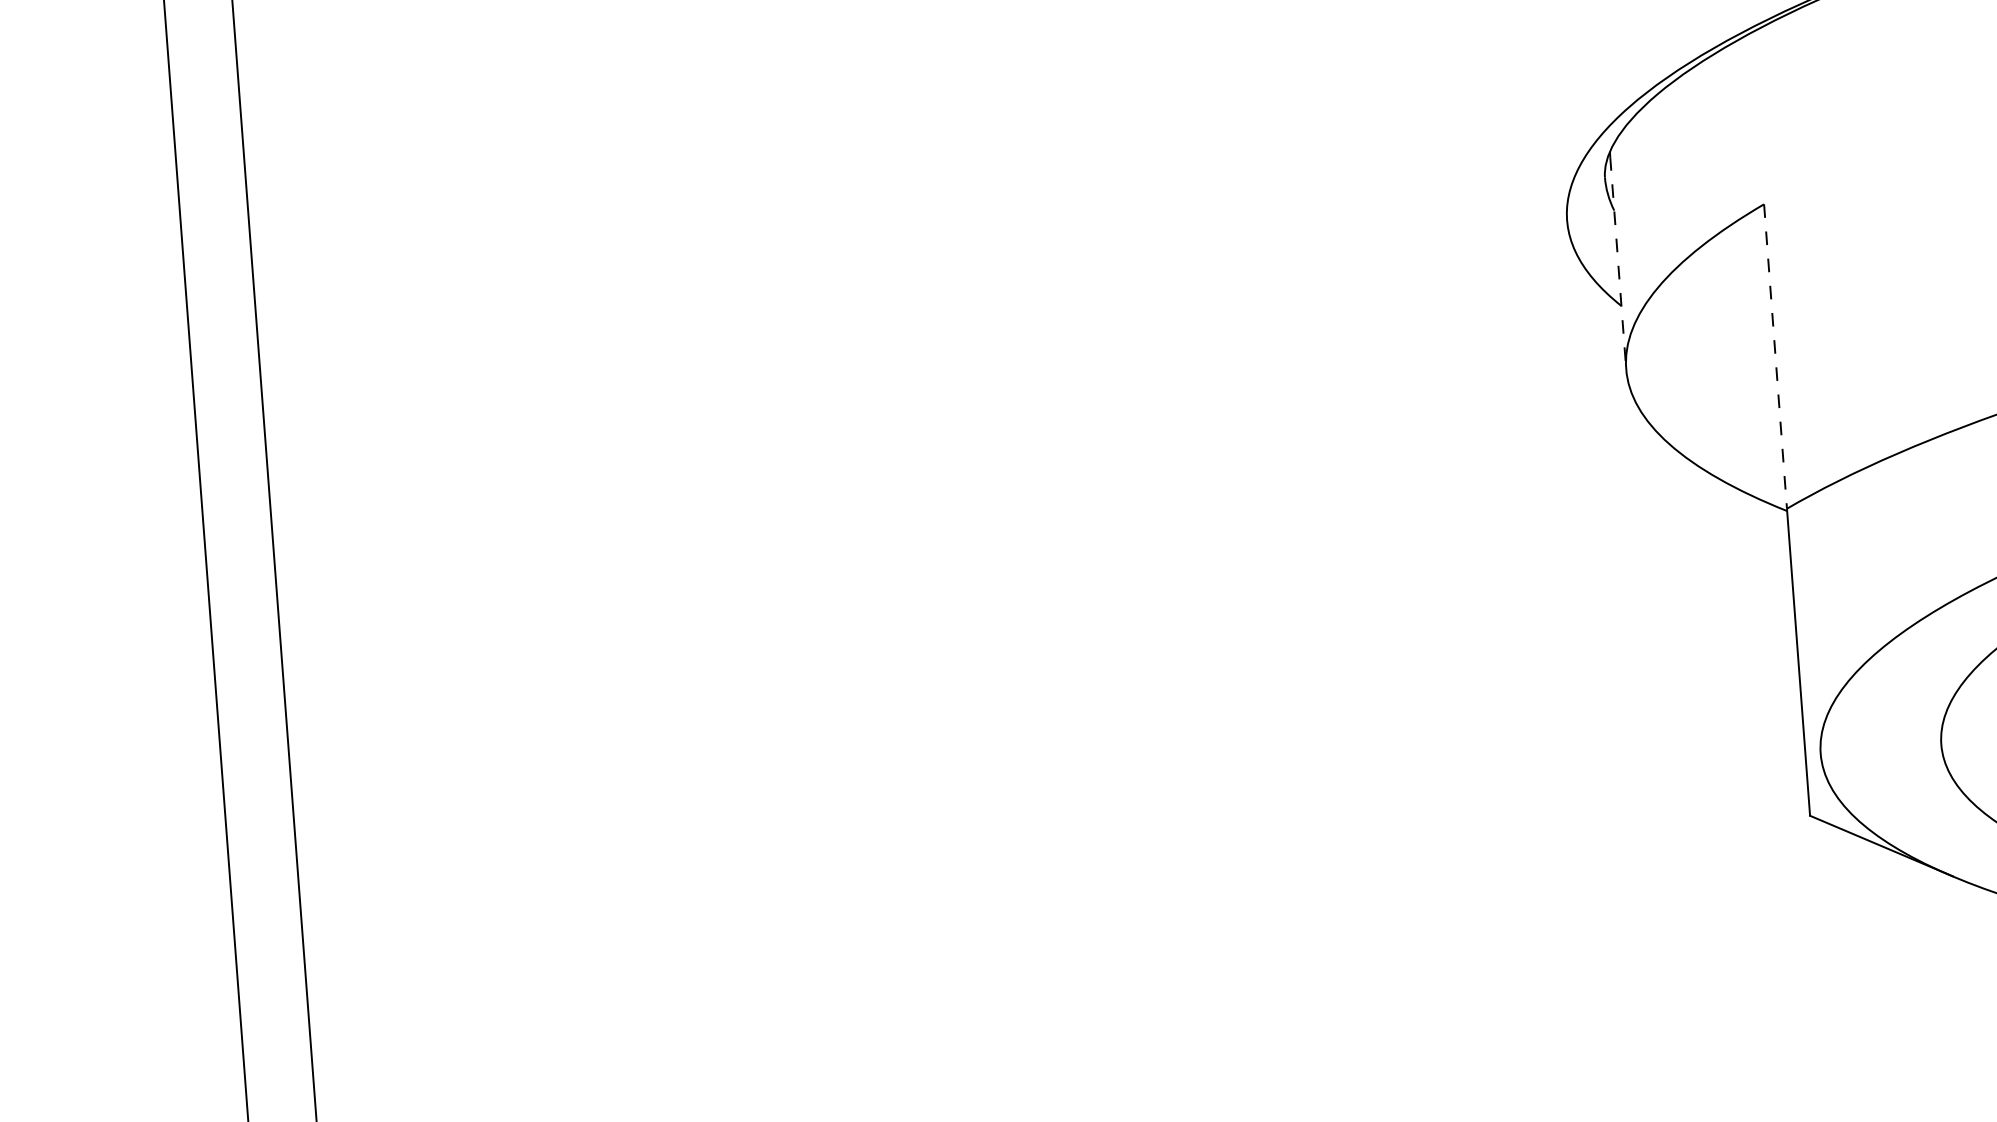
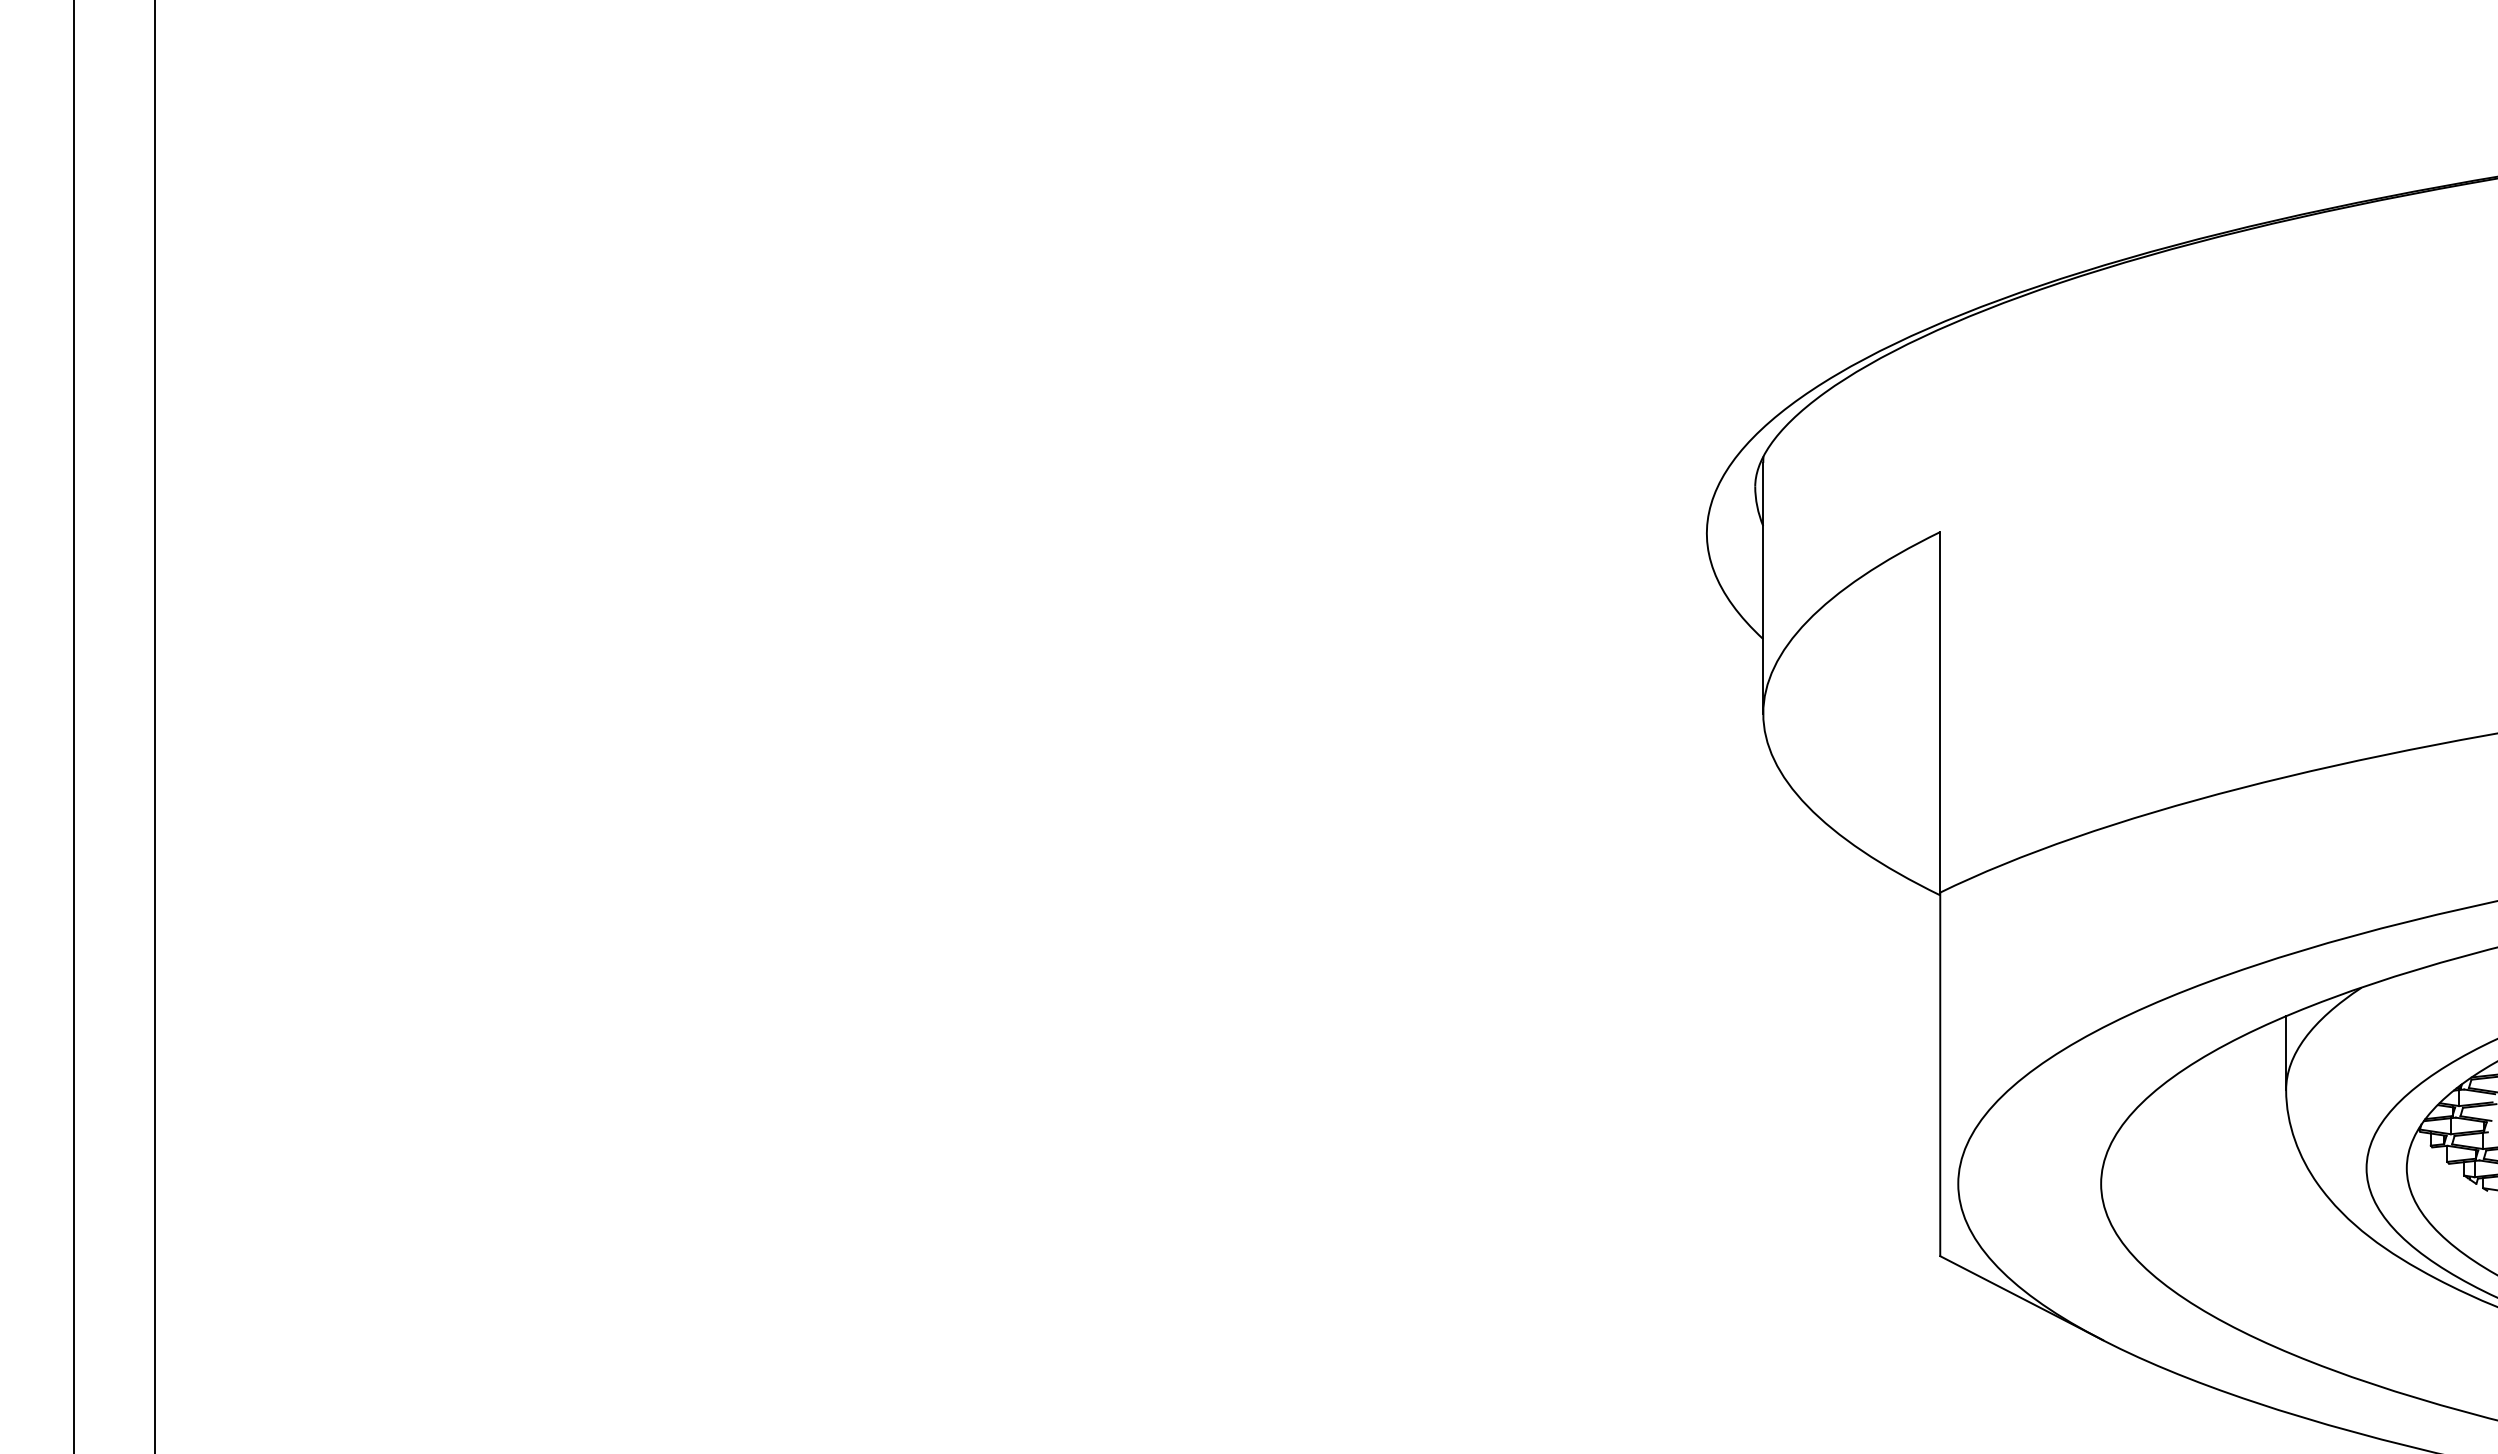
line: (1618, 263) -> (1763, 588), dashed -> solid
line: (1775, 356) -> (1940, 712), dashed -> solid

